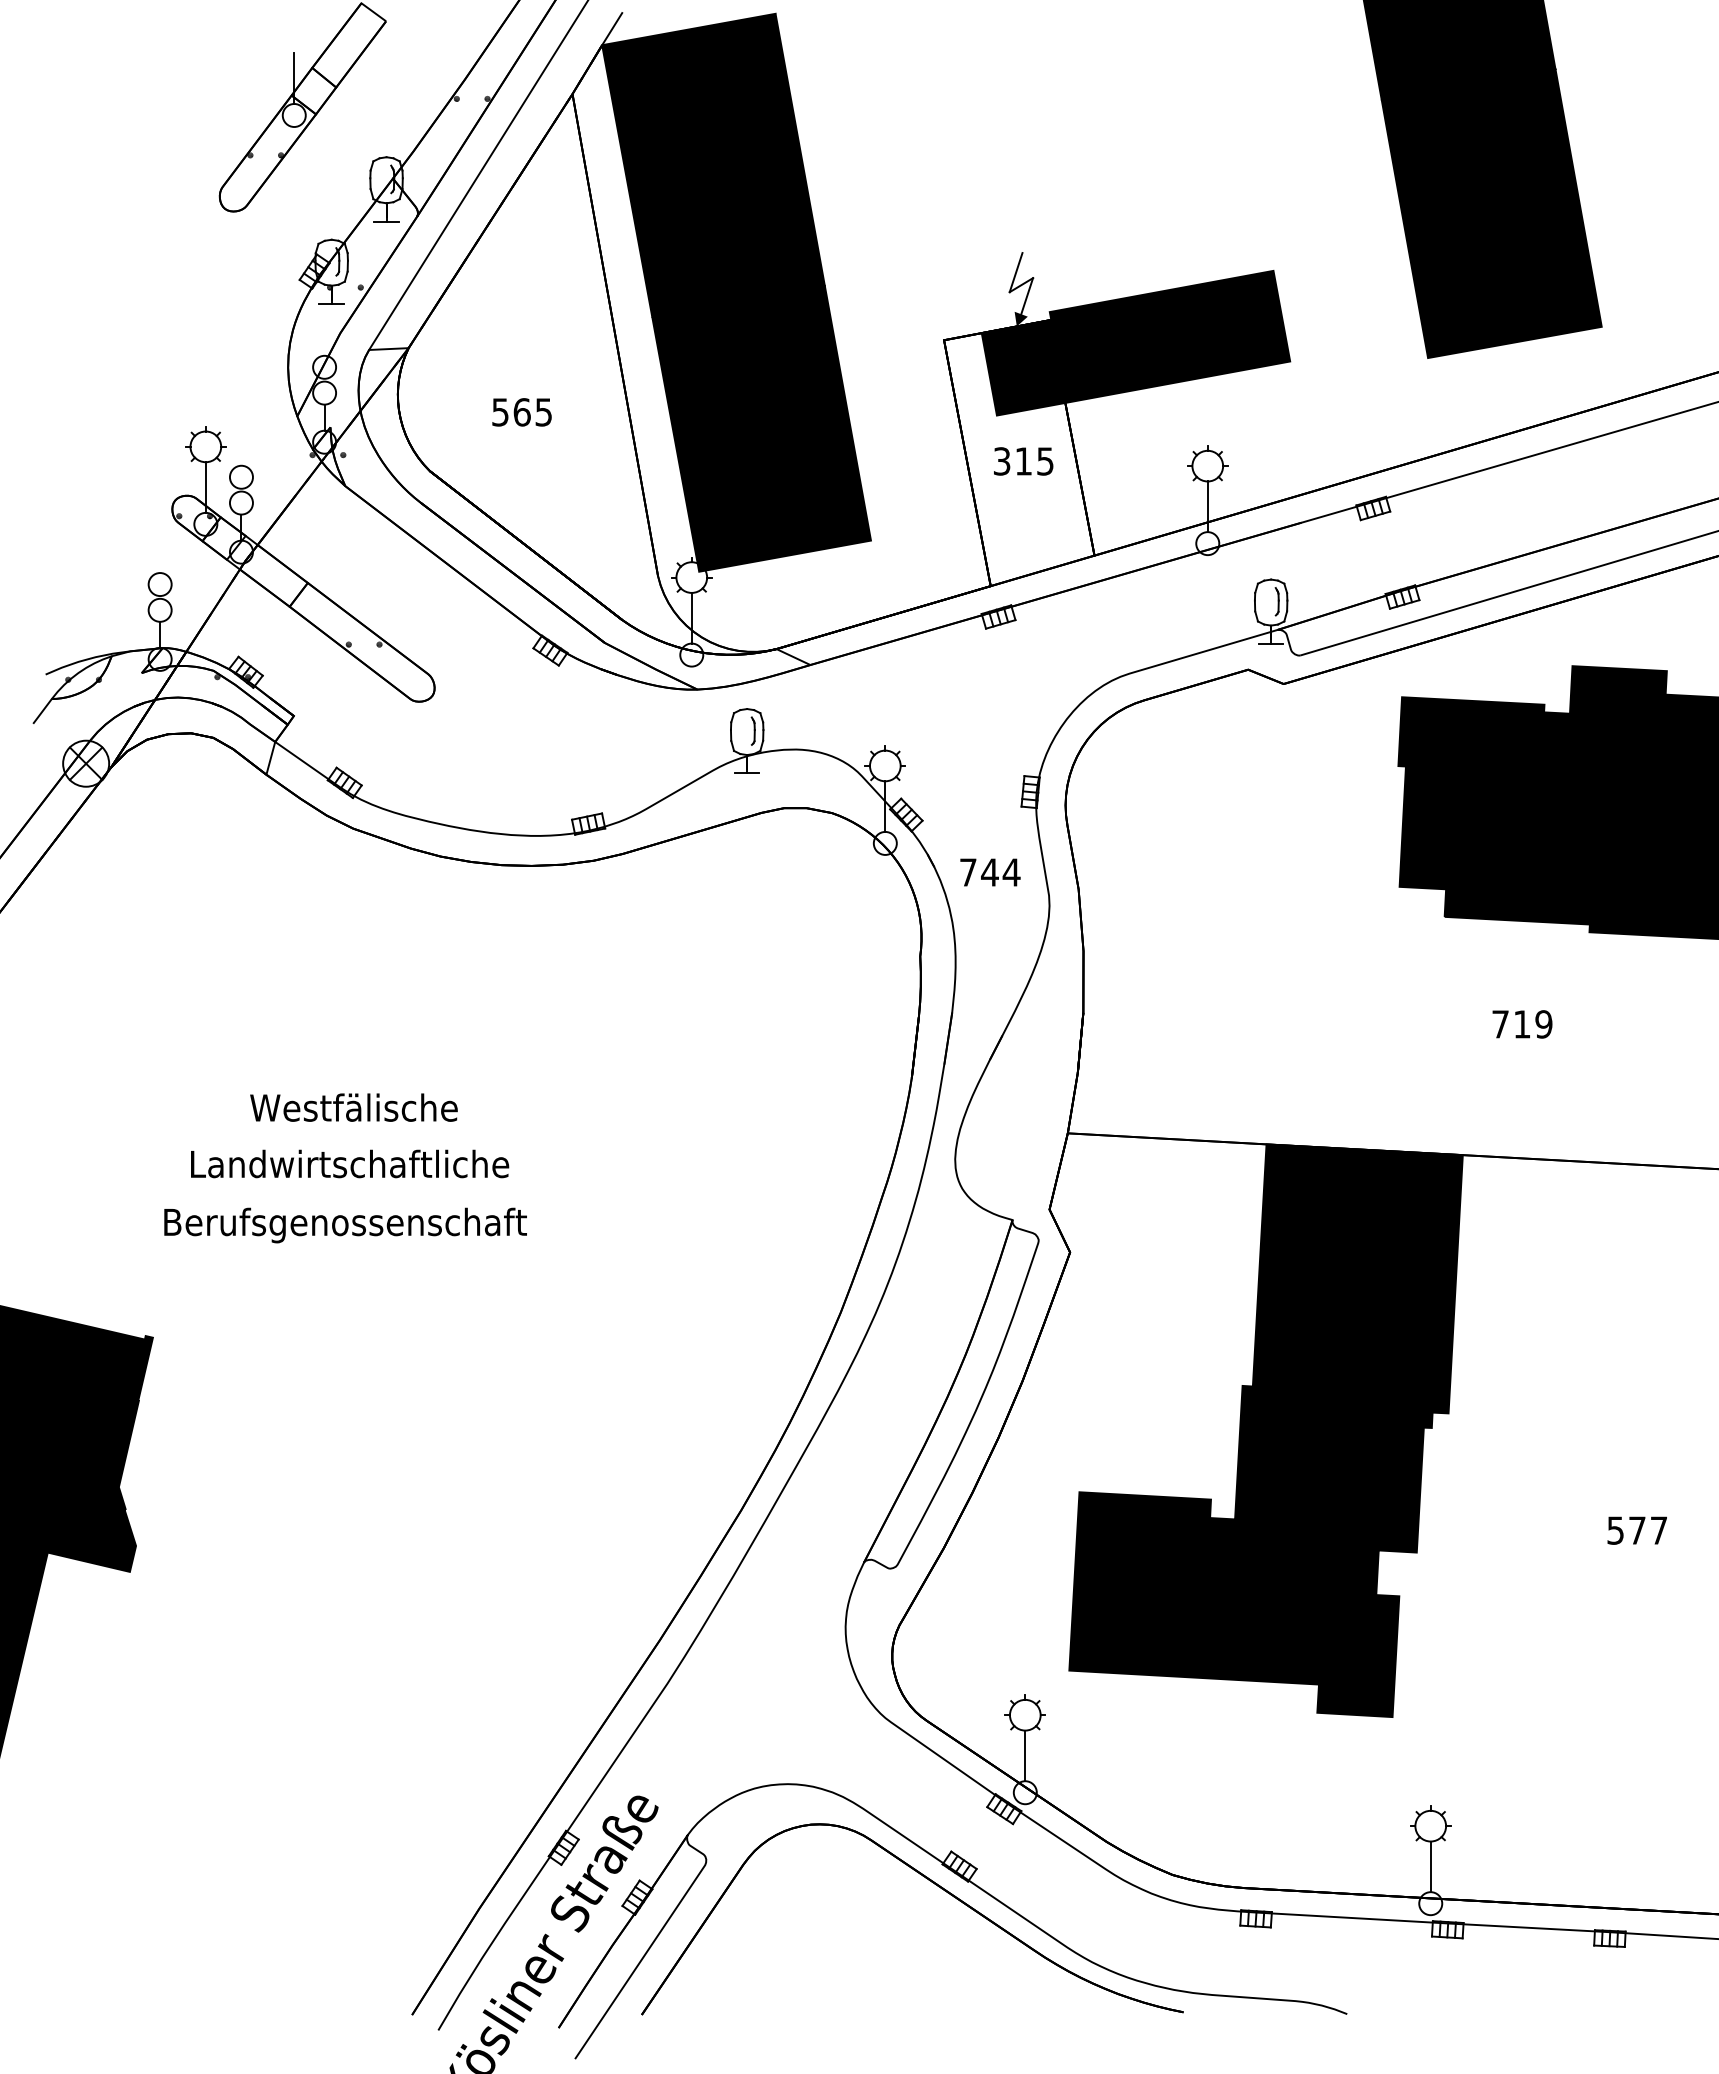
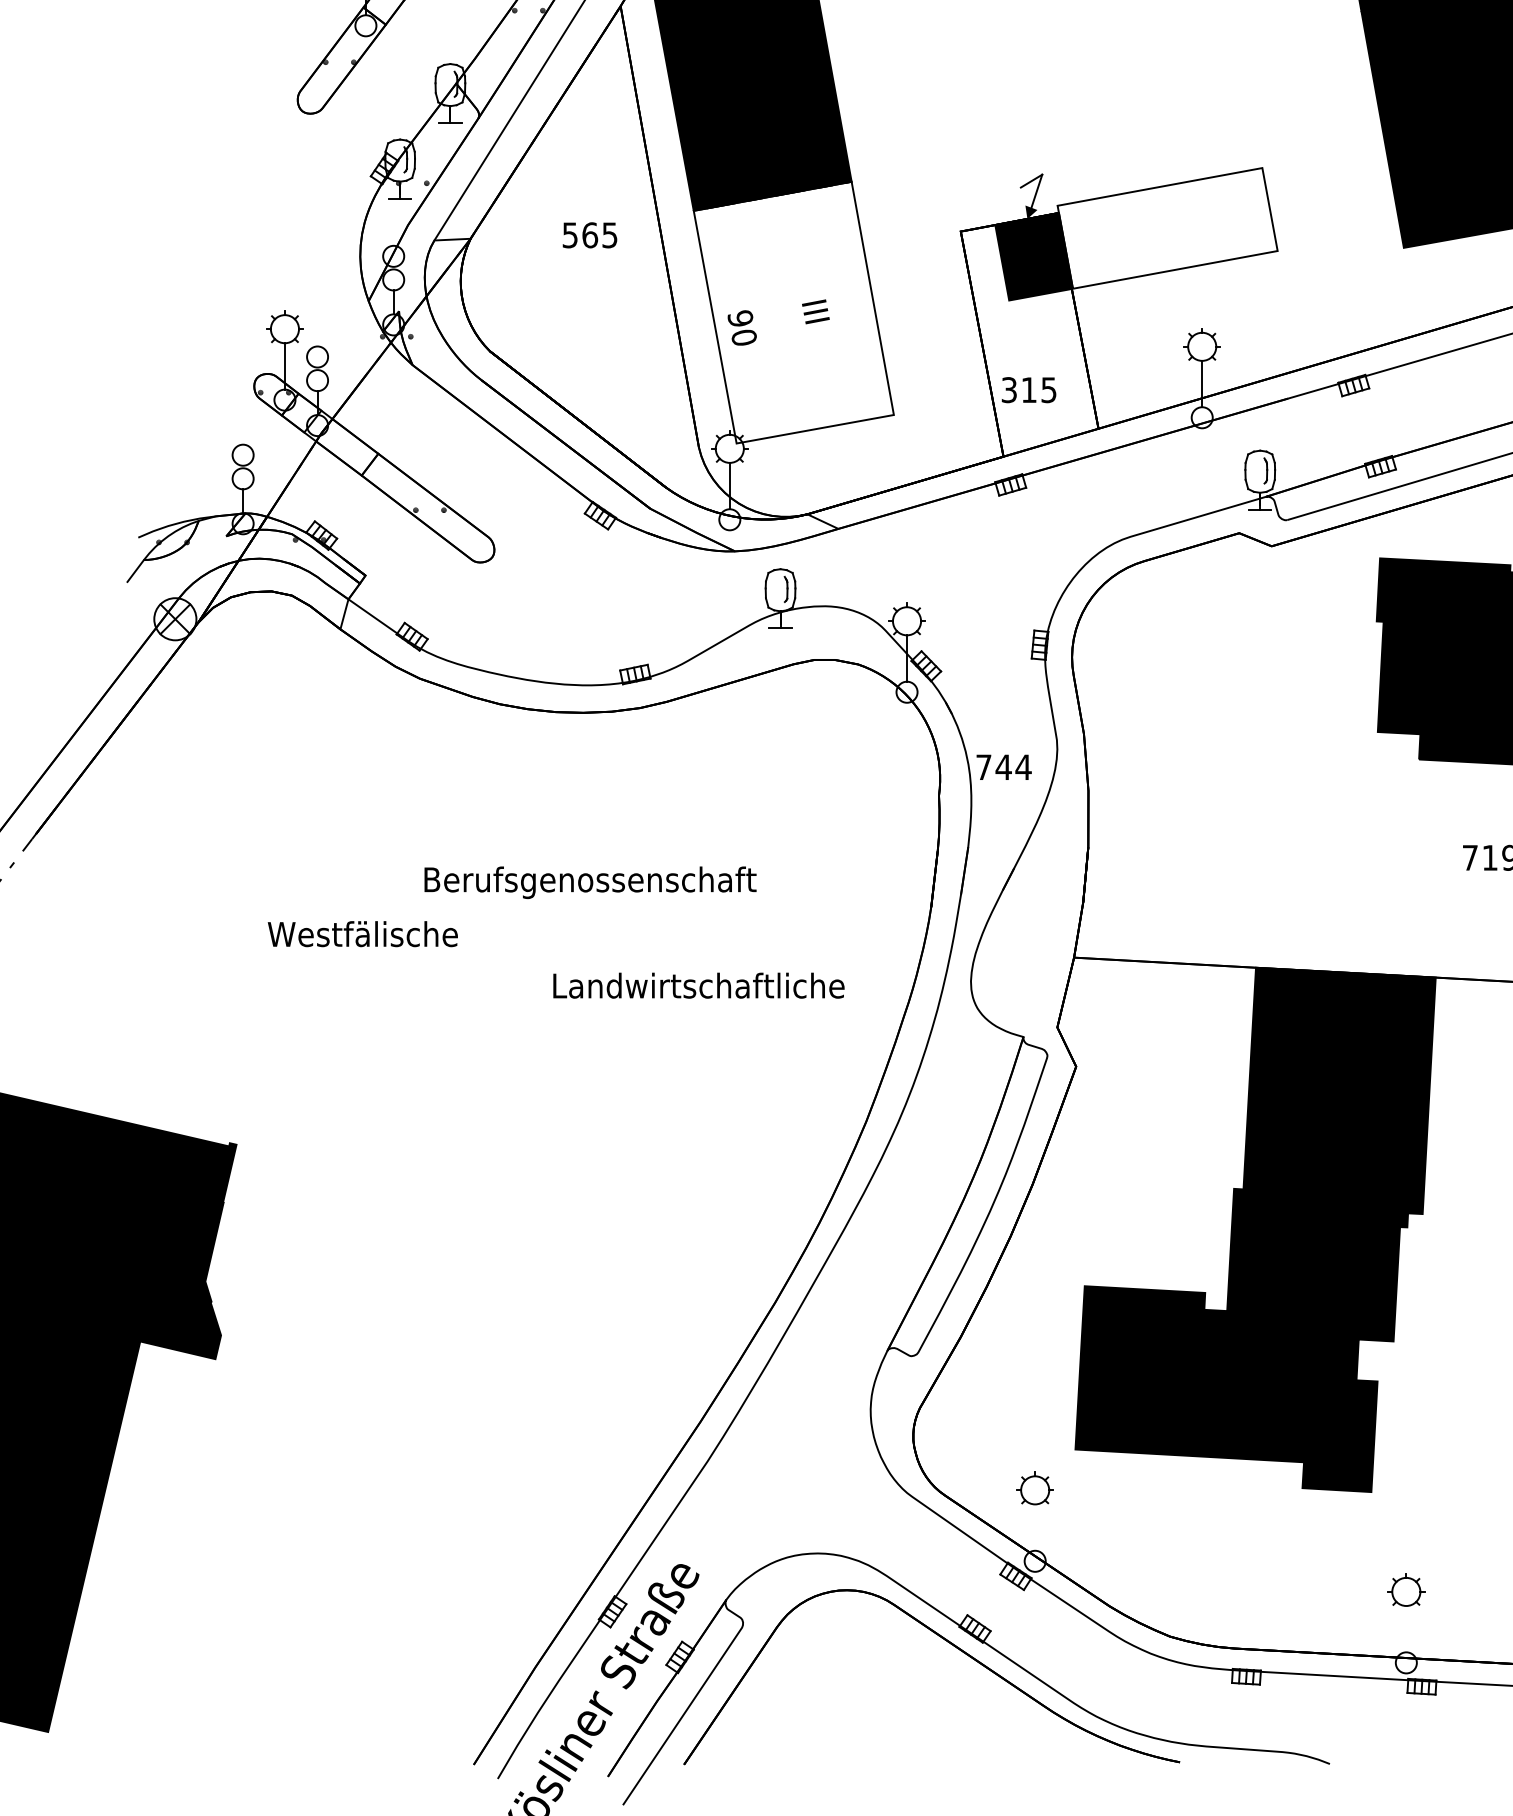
line: (1015, 272) -> (1026, 169), removed
fill: (1169, 336) -> (1167, 228), removed
text: (521, 412) -> (589, 235), moved
fill: (761, 428) -> (793, 312), removed
text: (1023, 461) -> (1028, 390), moved
text: (990, 872) -> (1004, 767), moved
text: (353, 1107) -> (362, 933), moved
text: (350, 1163) -> (699, 985), moved
text: (345, 1225) -> (590, 882), moved
line: (1025, 1755) -> (1035, 1527), removed
line: (1430, 1866) -> (1406, 1628), removed

